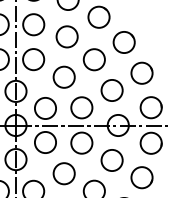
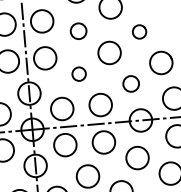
circle: (66, 36) -> (77, 30), size x0.7
circle: (123, 42) -> (138, 32), size x0.6
circle: (63, 76) -> (78, 73), size x0.6
circle: (111, 90) -> (130, 84), size x0.7

